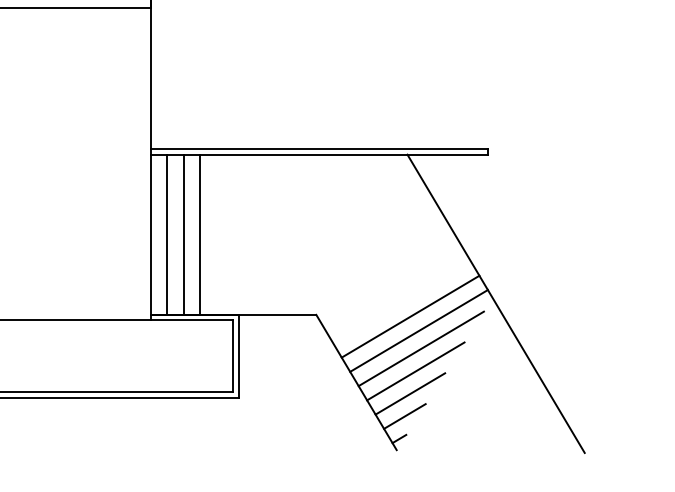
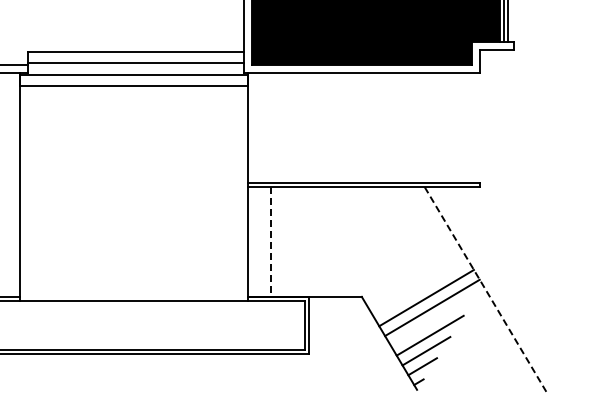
line: (167, 234) -> (259, 241), removed
line: (200, 234) -> (282, 241), removed
line: (183, 235) -> (270, 242), solid -> dashed
line: (496, 302) -> (485, 288), solid -> dashed
line: (420, 347) -> (433, 319), removed

